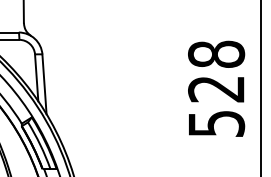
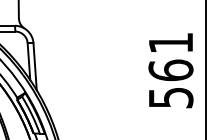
text: (215, 71) -> (170, 56), 528 -> 561

